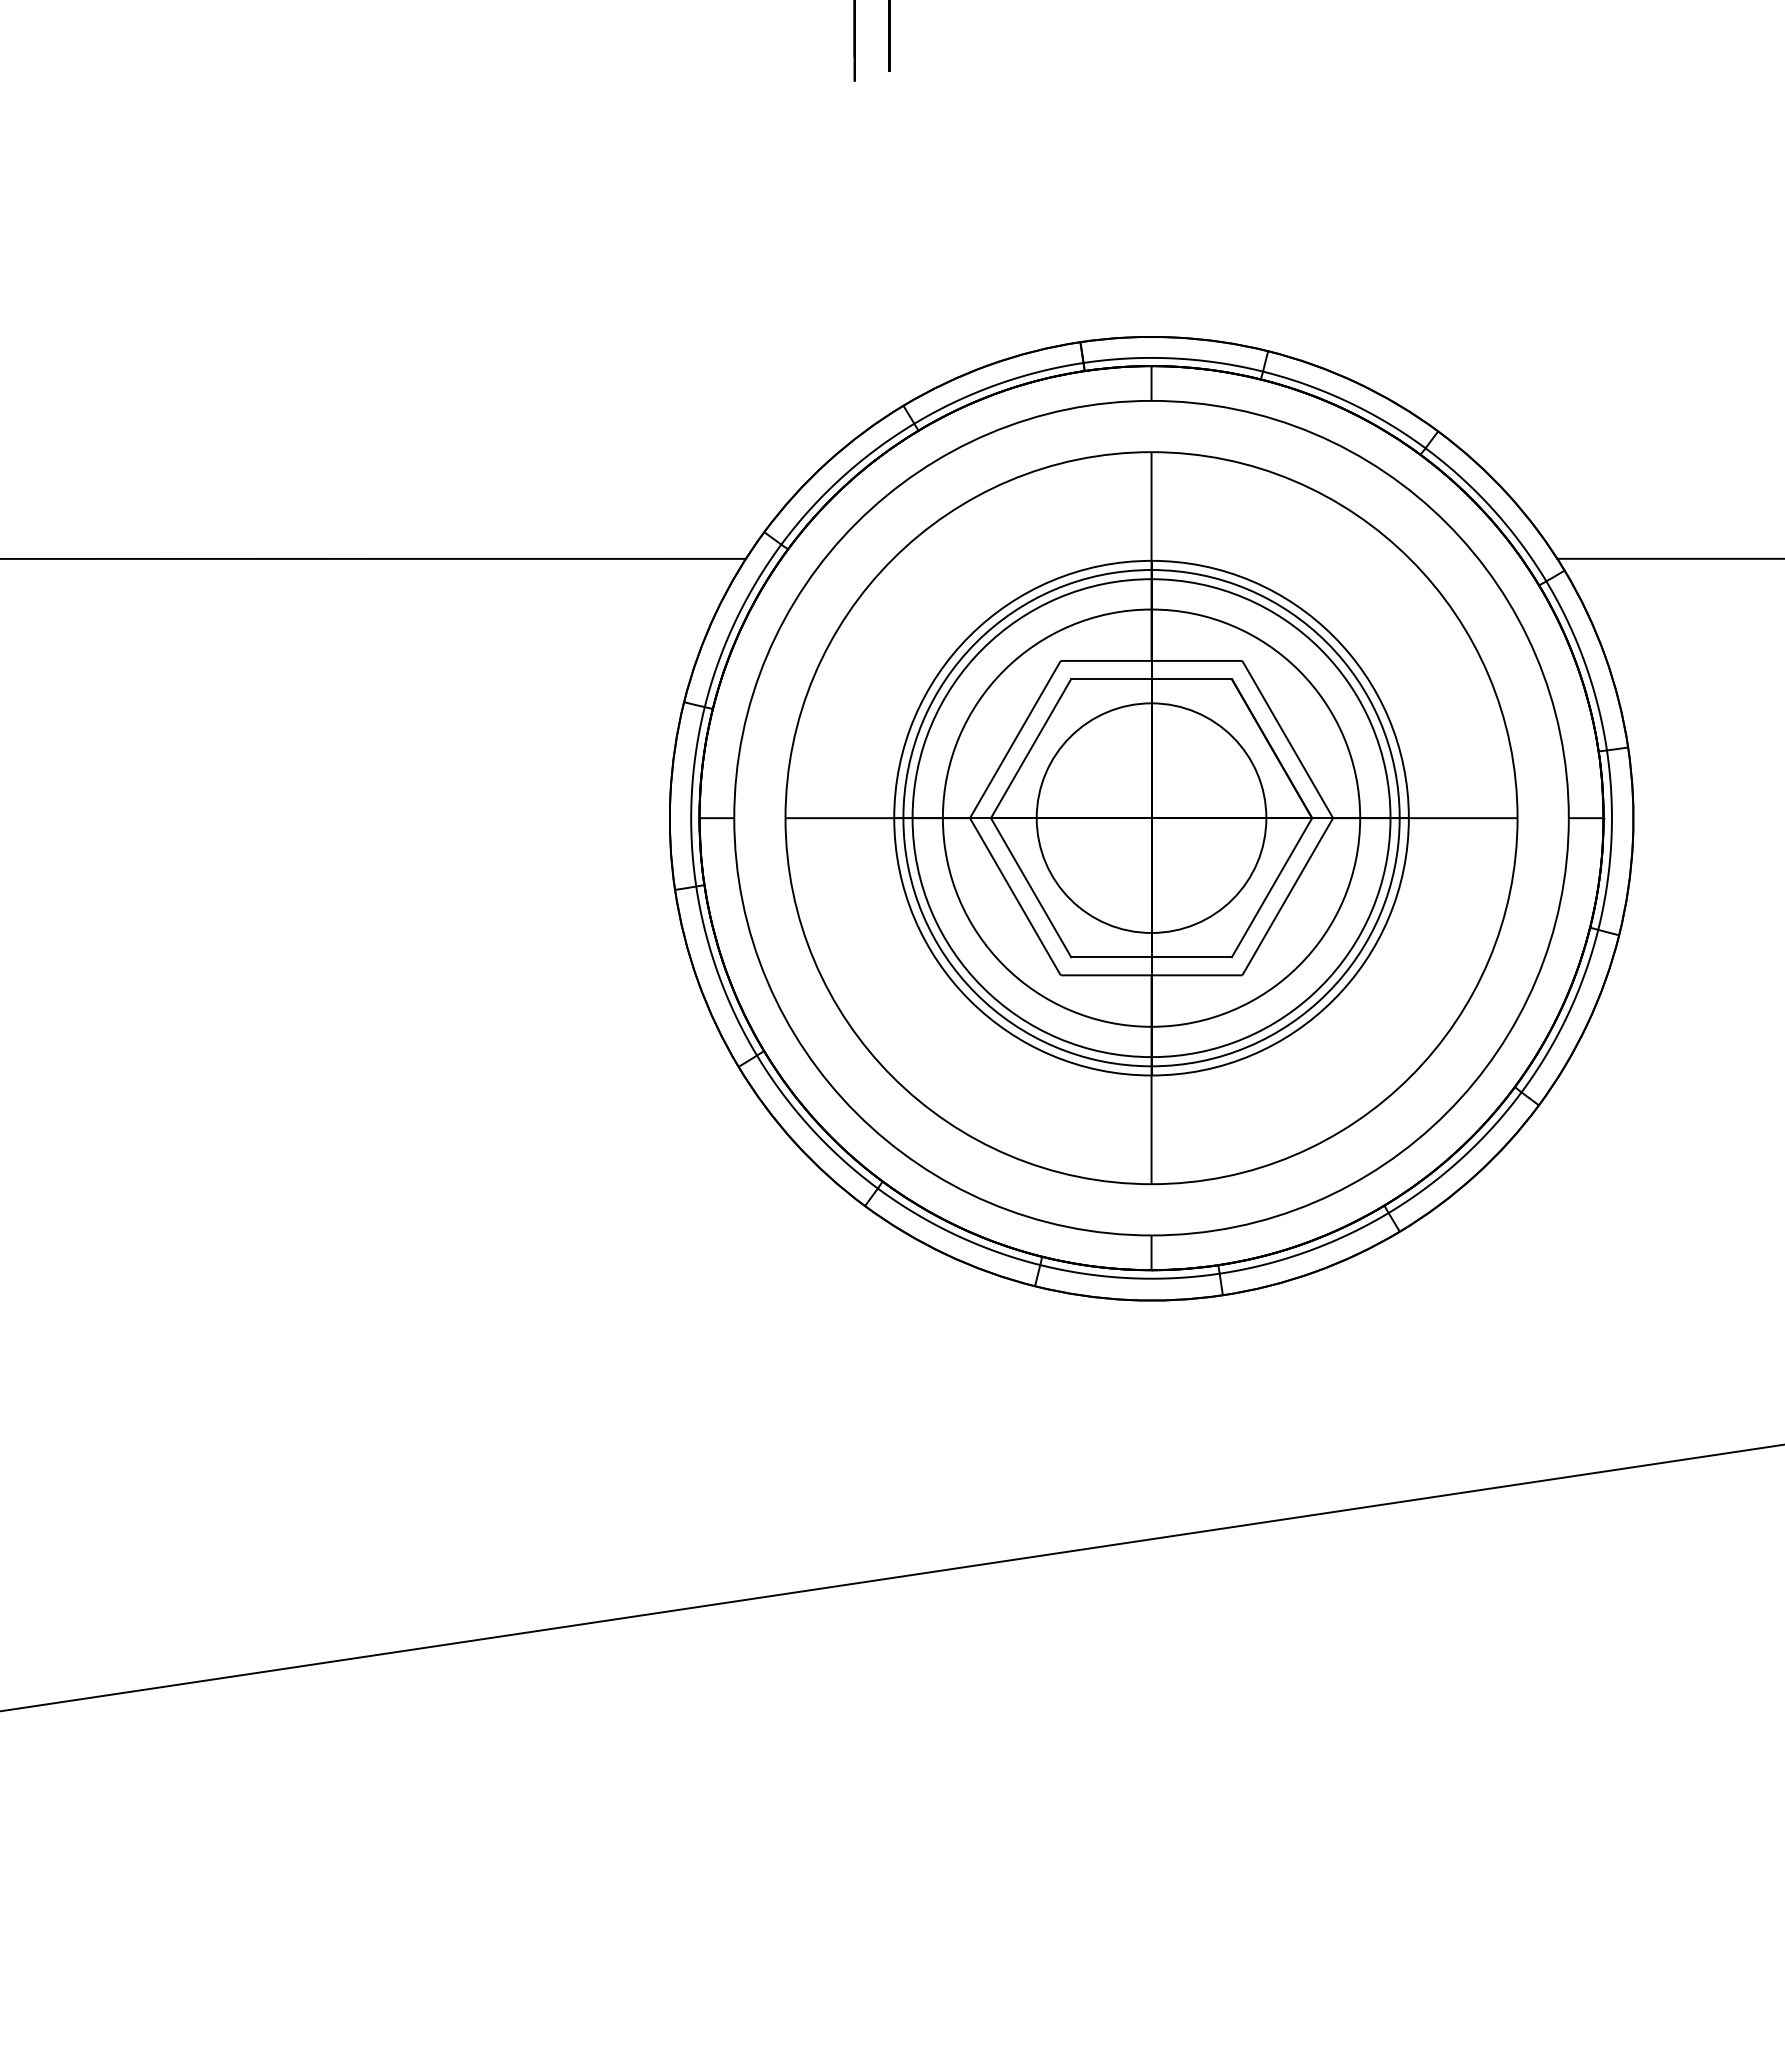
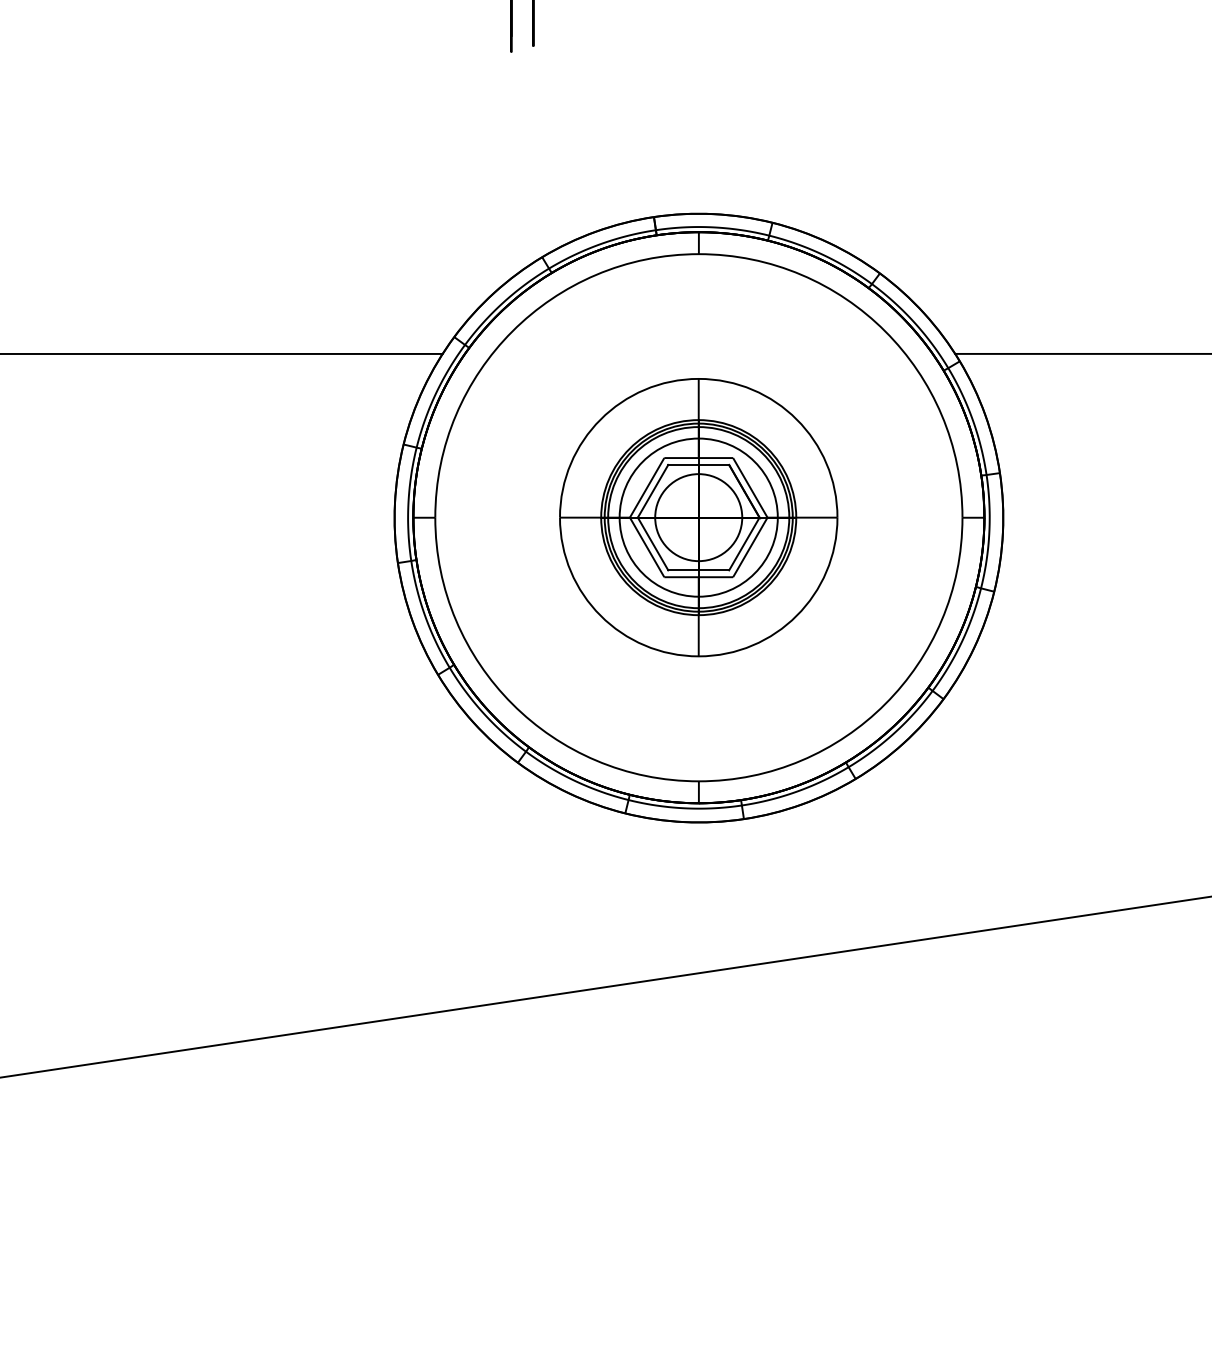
part: (1150, 817) -> (698, 517), size x0.6

